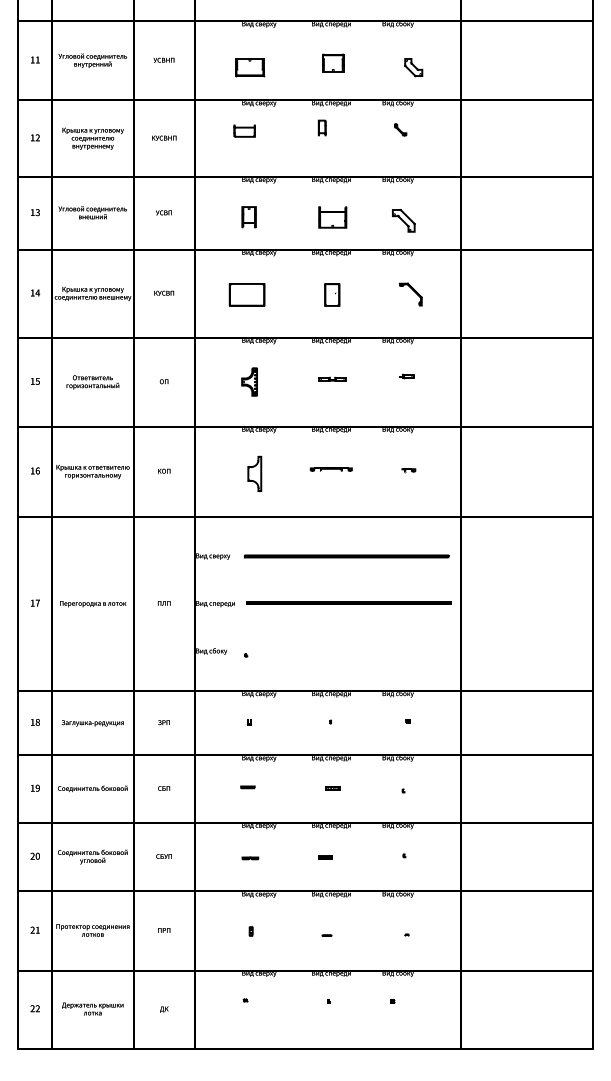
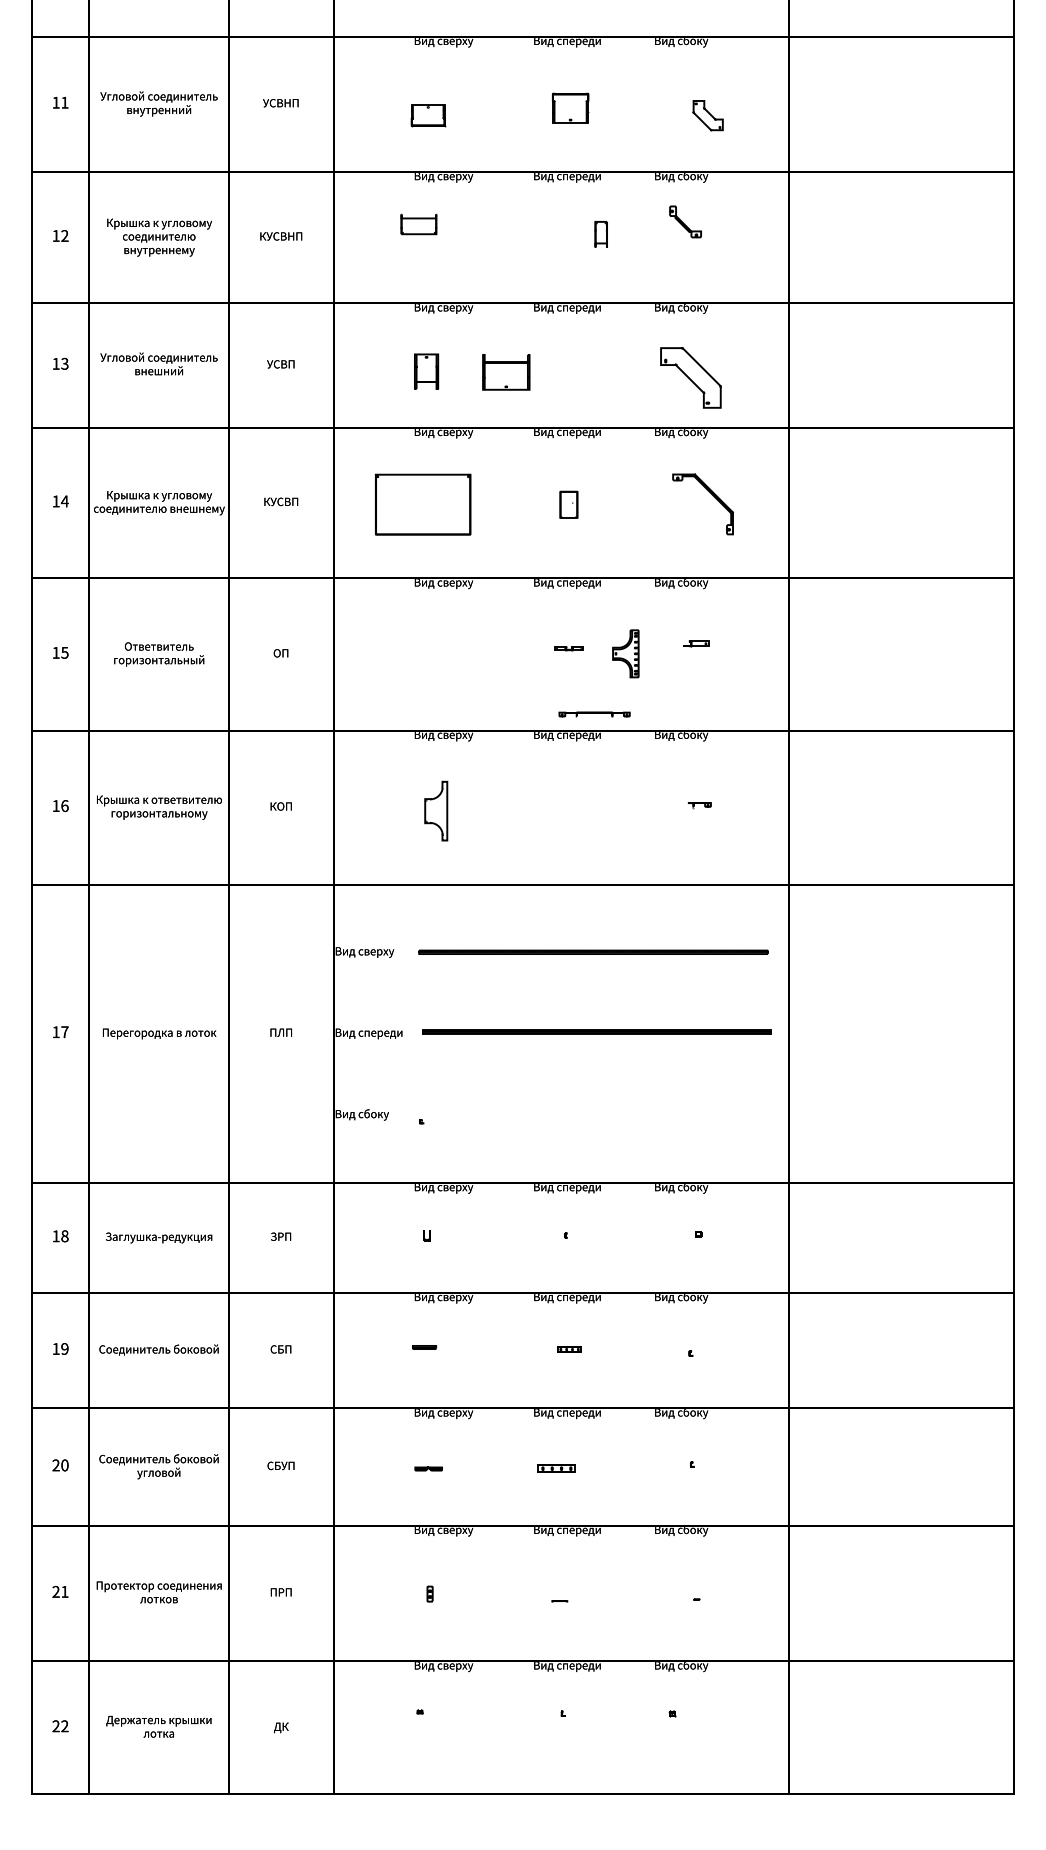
part: (250, 67) -> (428, 115), size x0.7
part: (321, 127) -> (600, 233), moved
part: (400, 129) -> (685, 221), size x1.6
part: (332, 217) -> (505, 372), moved
part: (403, 220) -> (690, 377), size x1.6
part: (246, 294) -> (422, 504), size x1.6
part: (332, 294) -> (569, 504), size x0.7
part: (410, 294) -> (702, 504), size x1.6
part: (332, 378) -> (569, 647), size x0.6
part: (249, 381) -> (625, 652), moved
line: (330, 469) -> (593, 714), moved
part: (325, 857) -> (557, 1467), size x1.6

